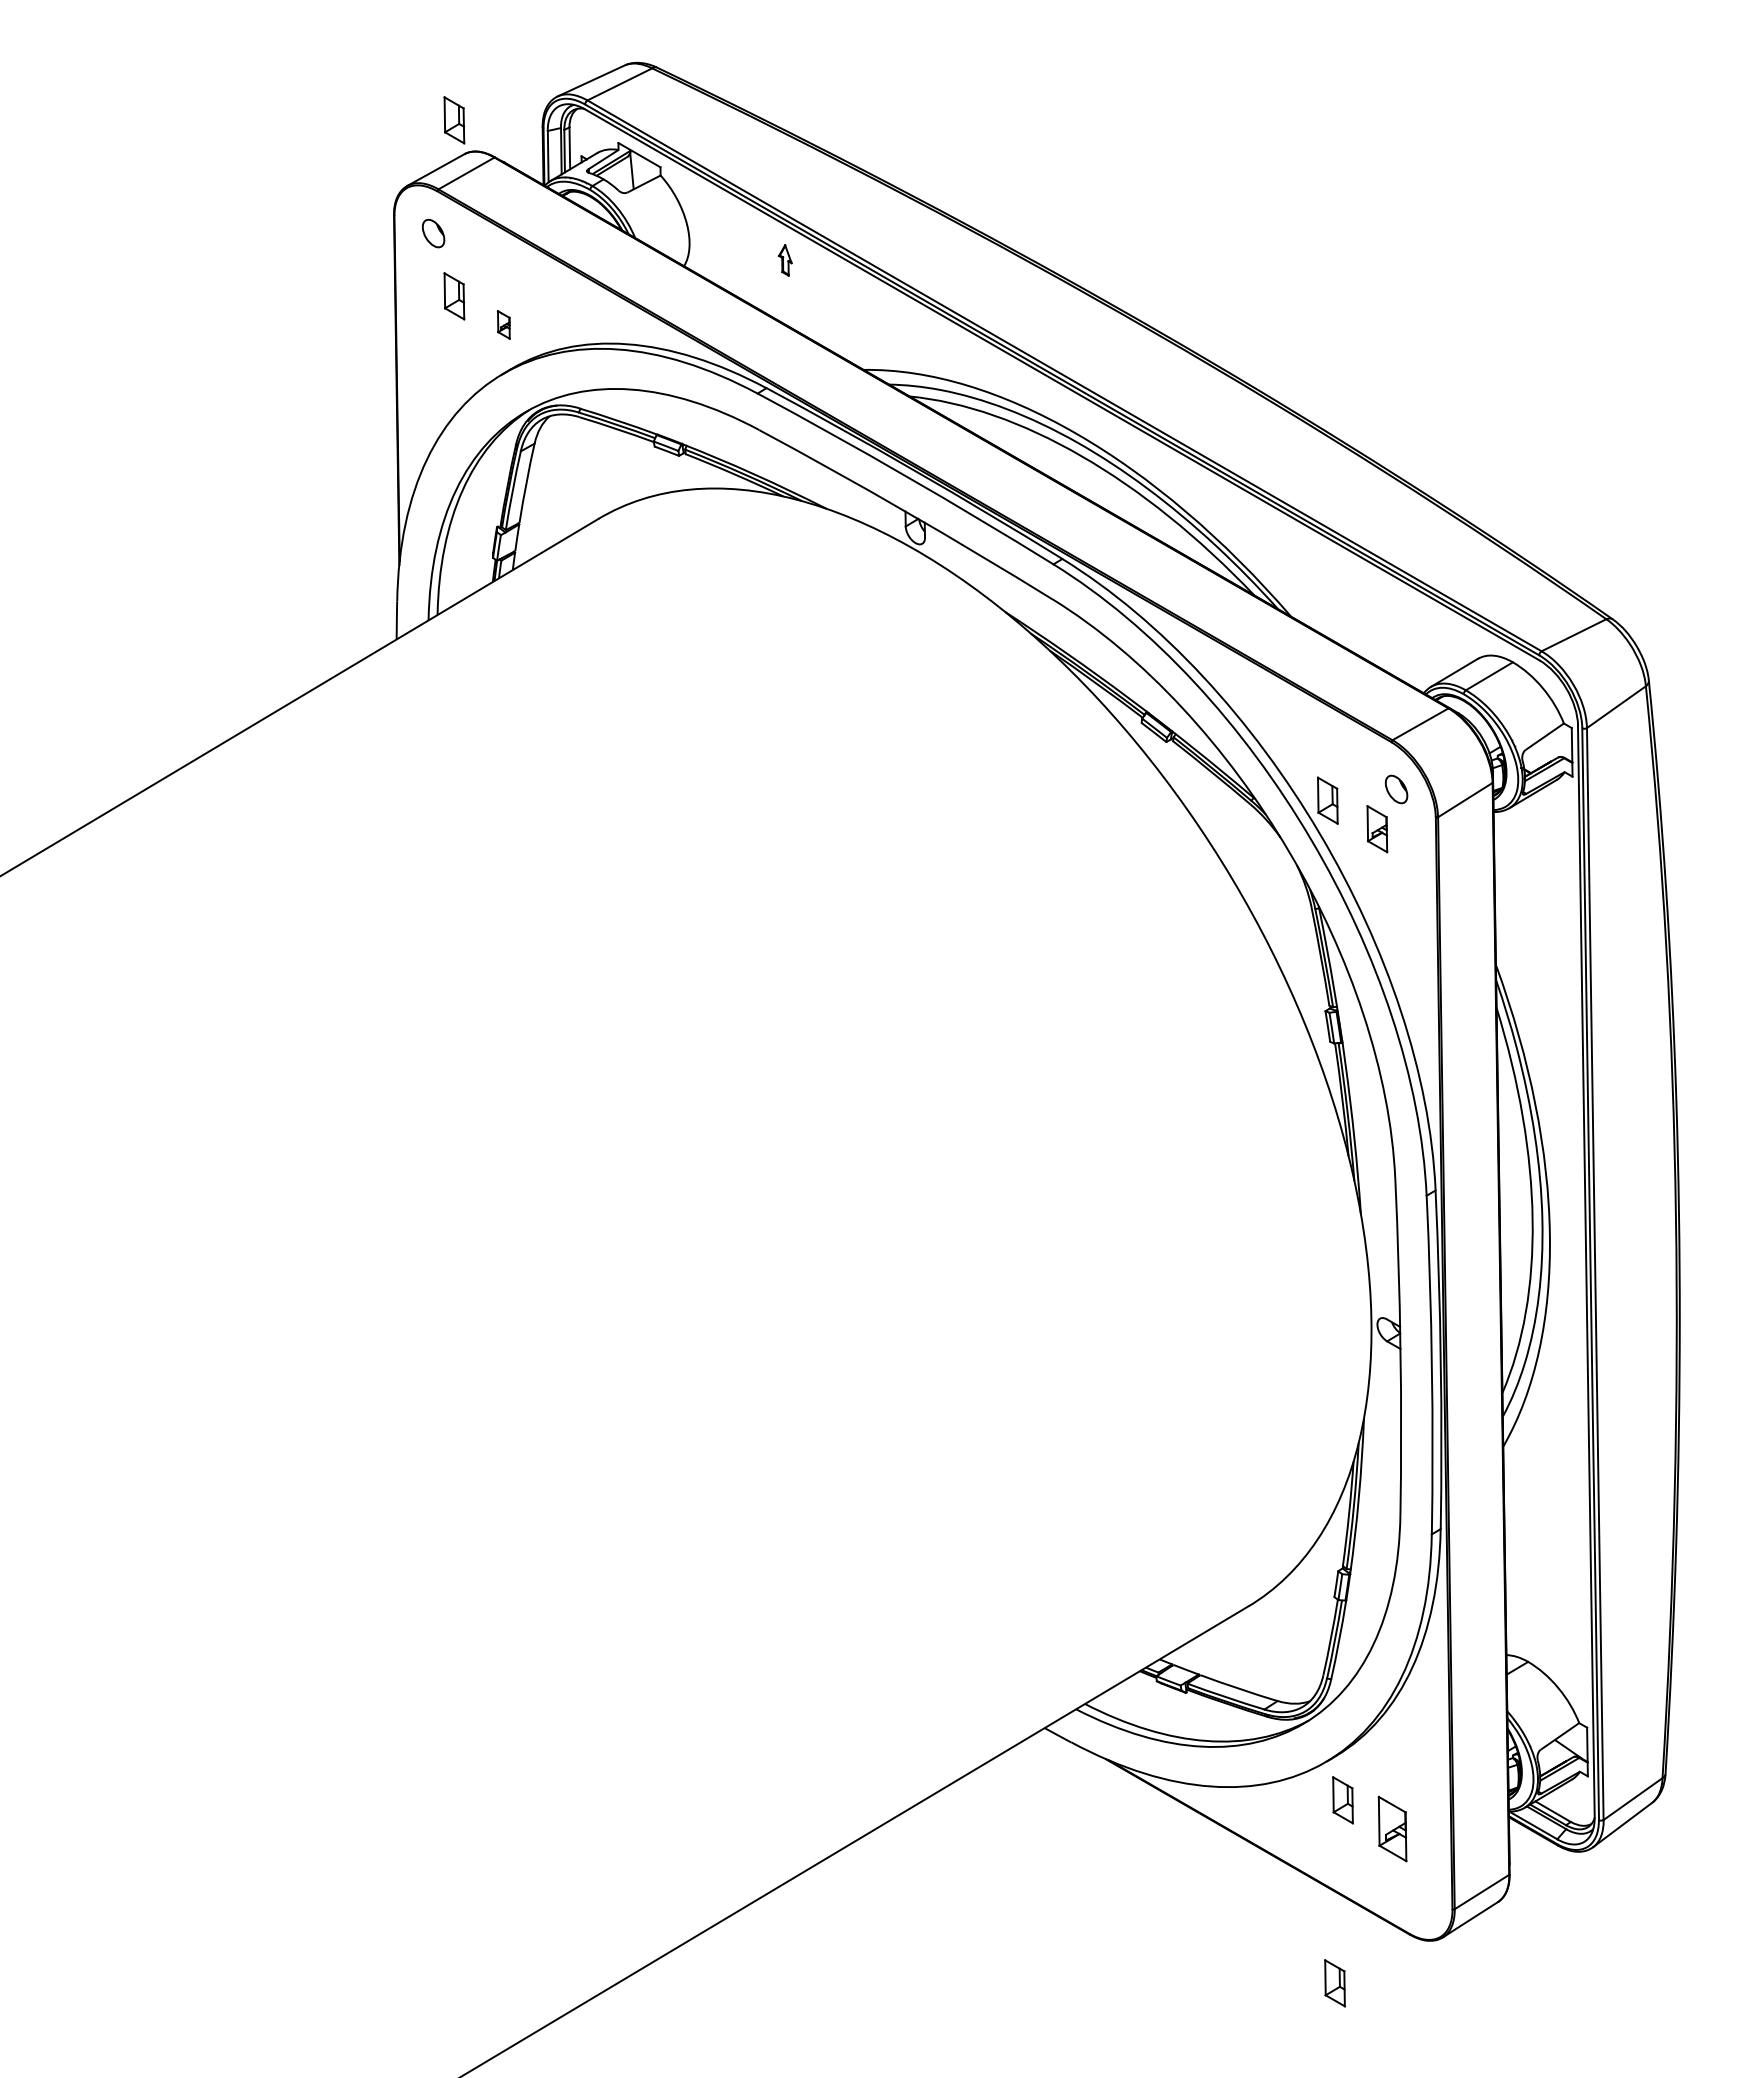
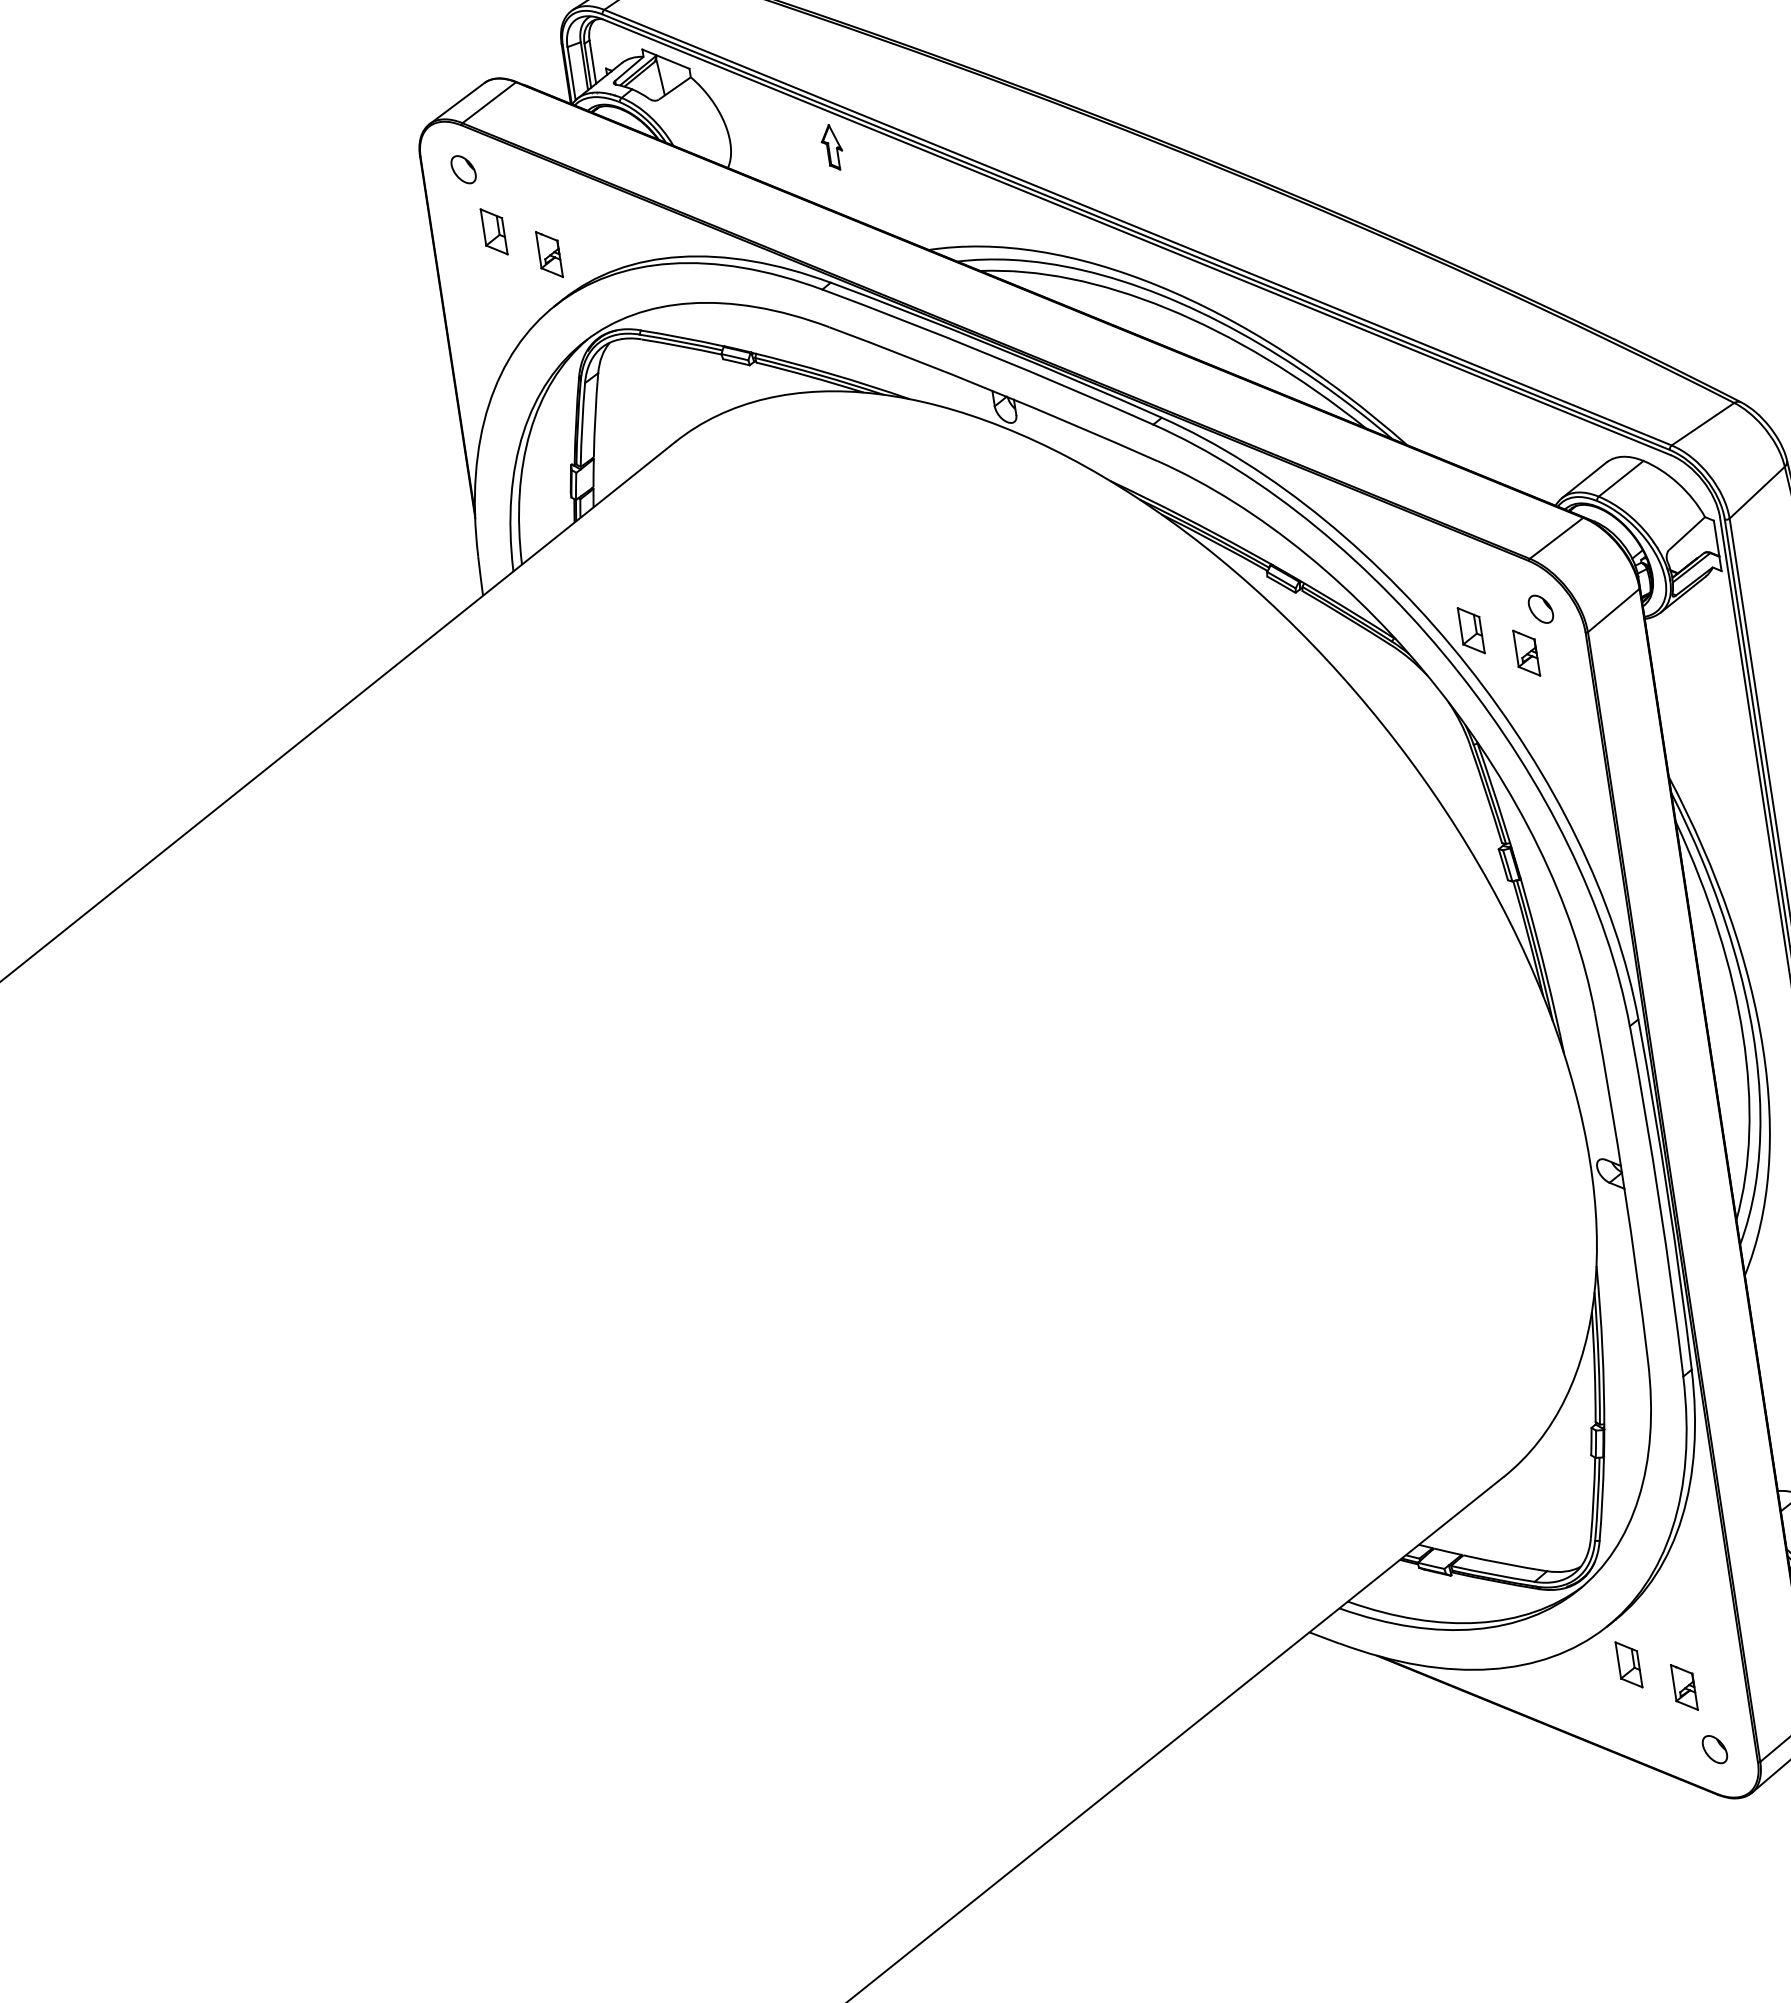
part: (454, 120) -> (469, 49), removed
part: (785, 260) -> (832, 147), size x1.43
part: (503, 324) -> (549, 254), size x1.67
part: (1392, 1828) -> (1684, 1687), size x0.71
part: (1413, 1891) -> (1715, 1749), added
part: (1334, 1983) -> (1646, 1855), removed

